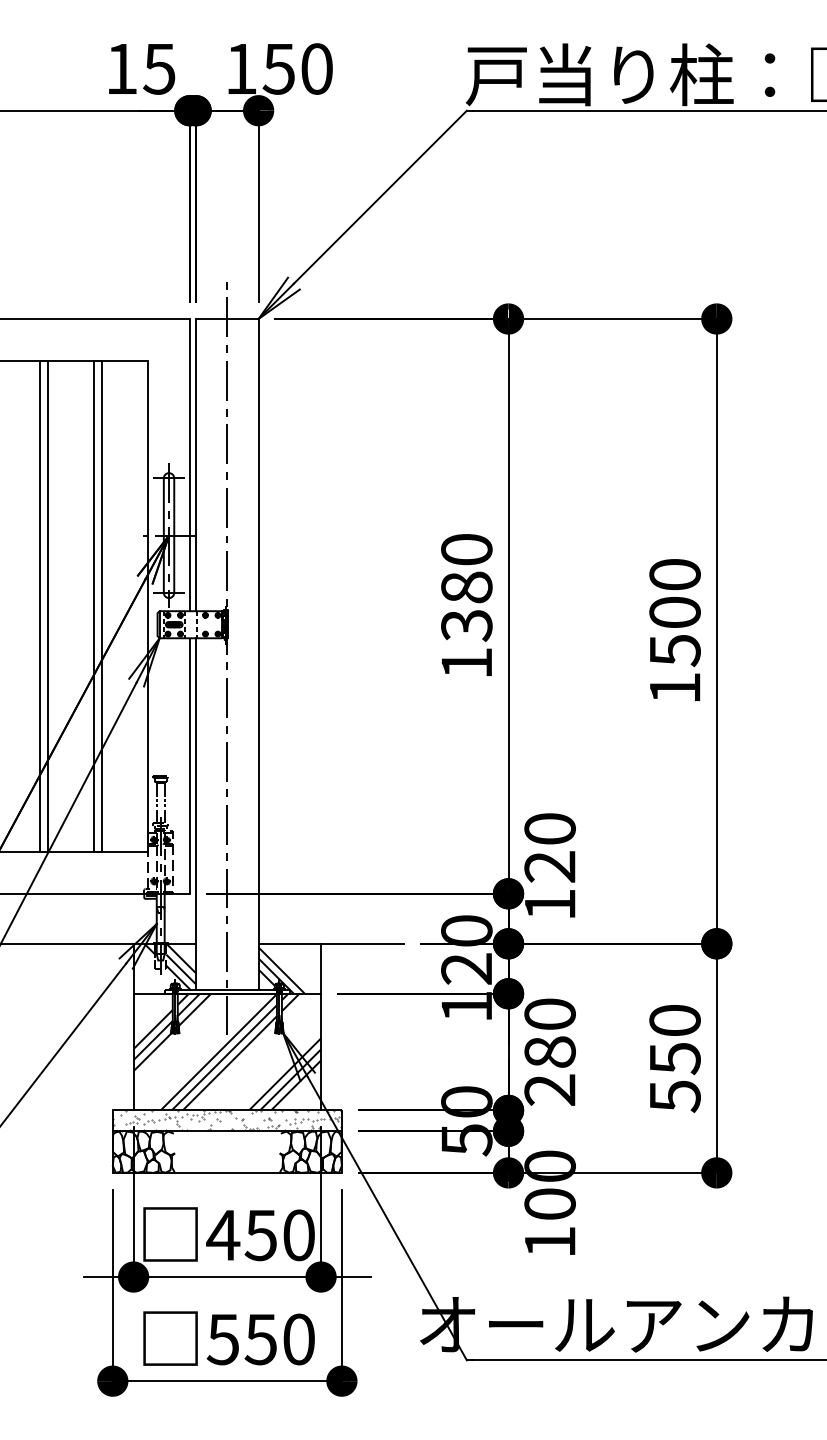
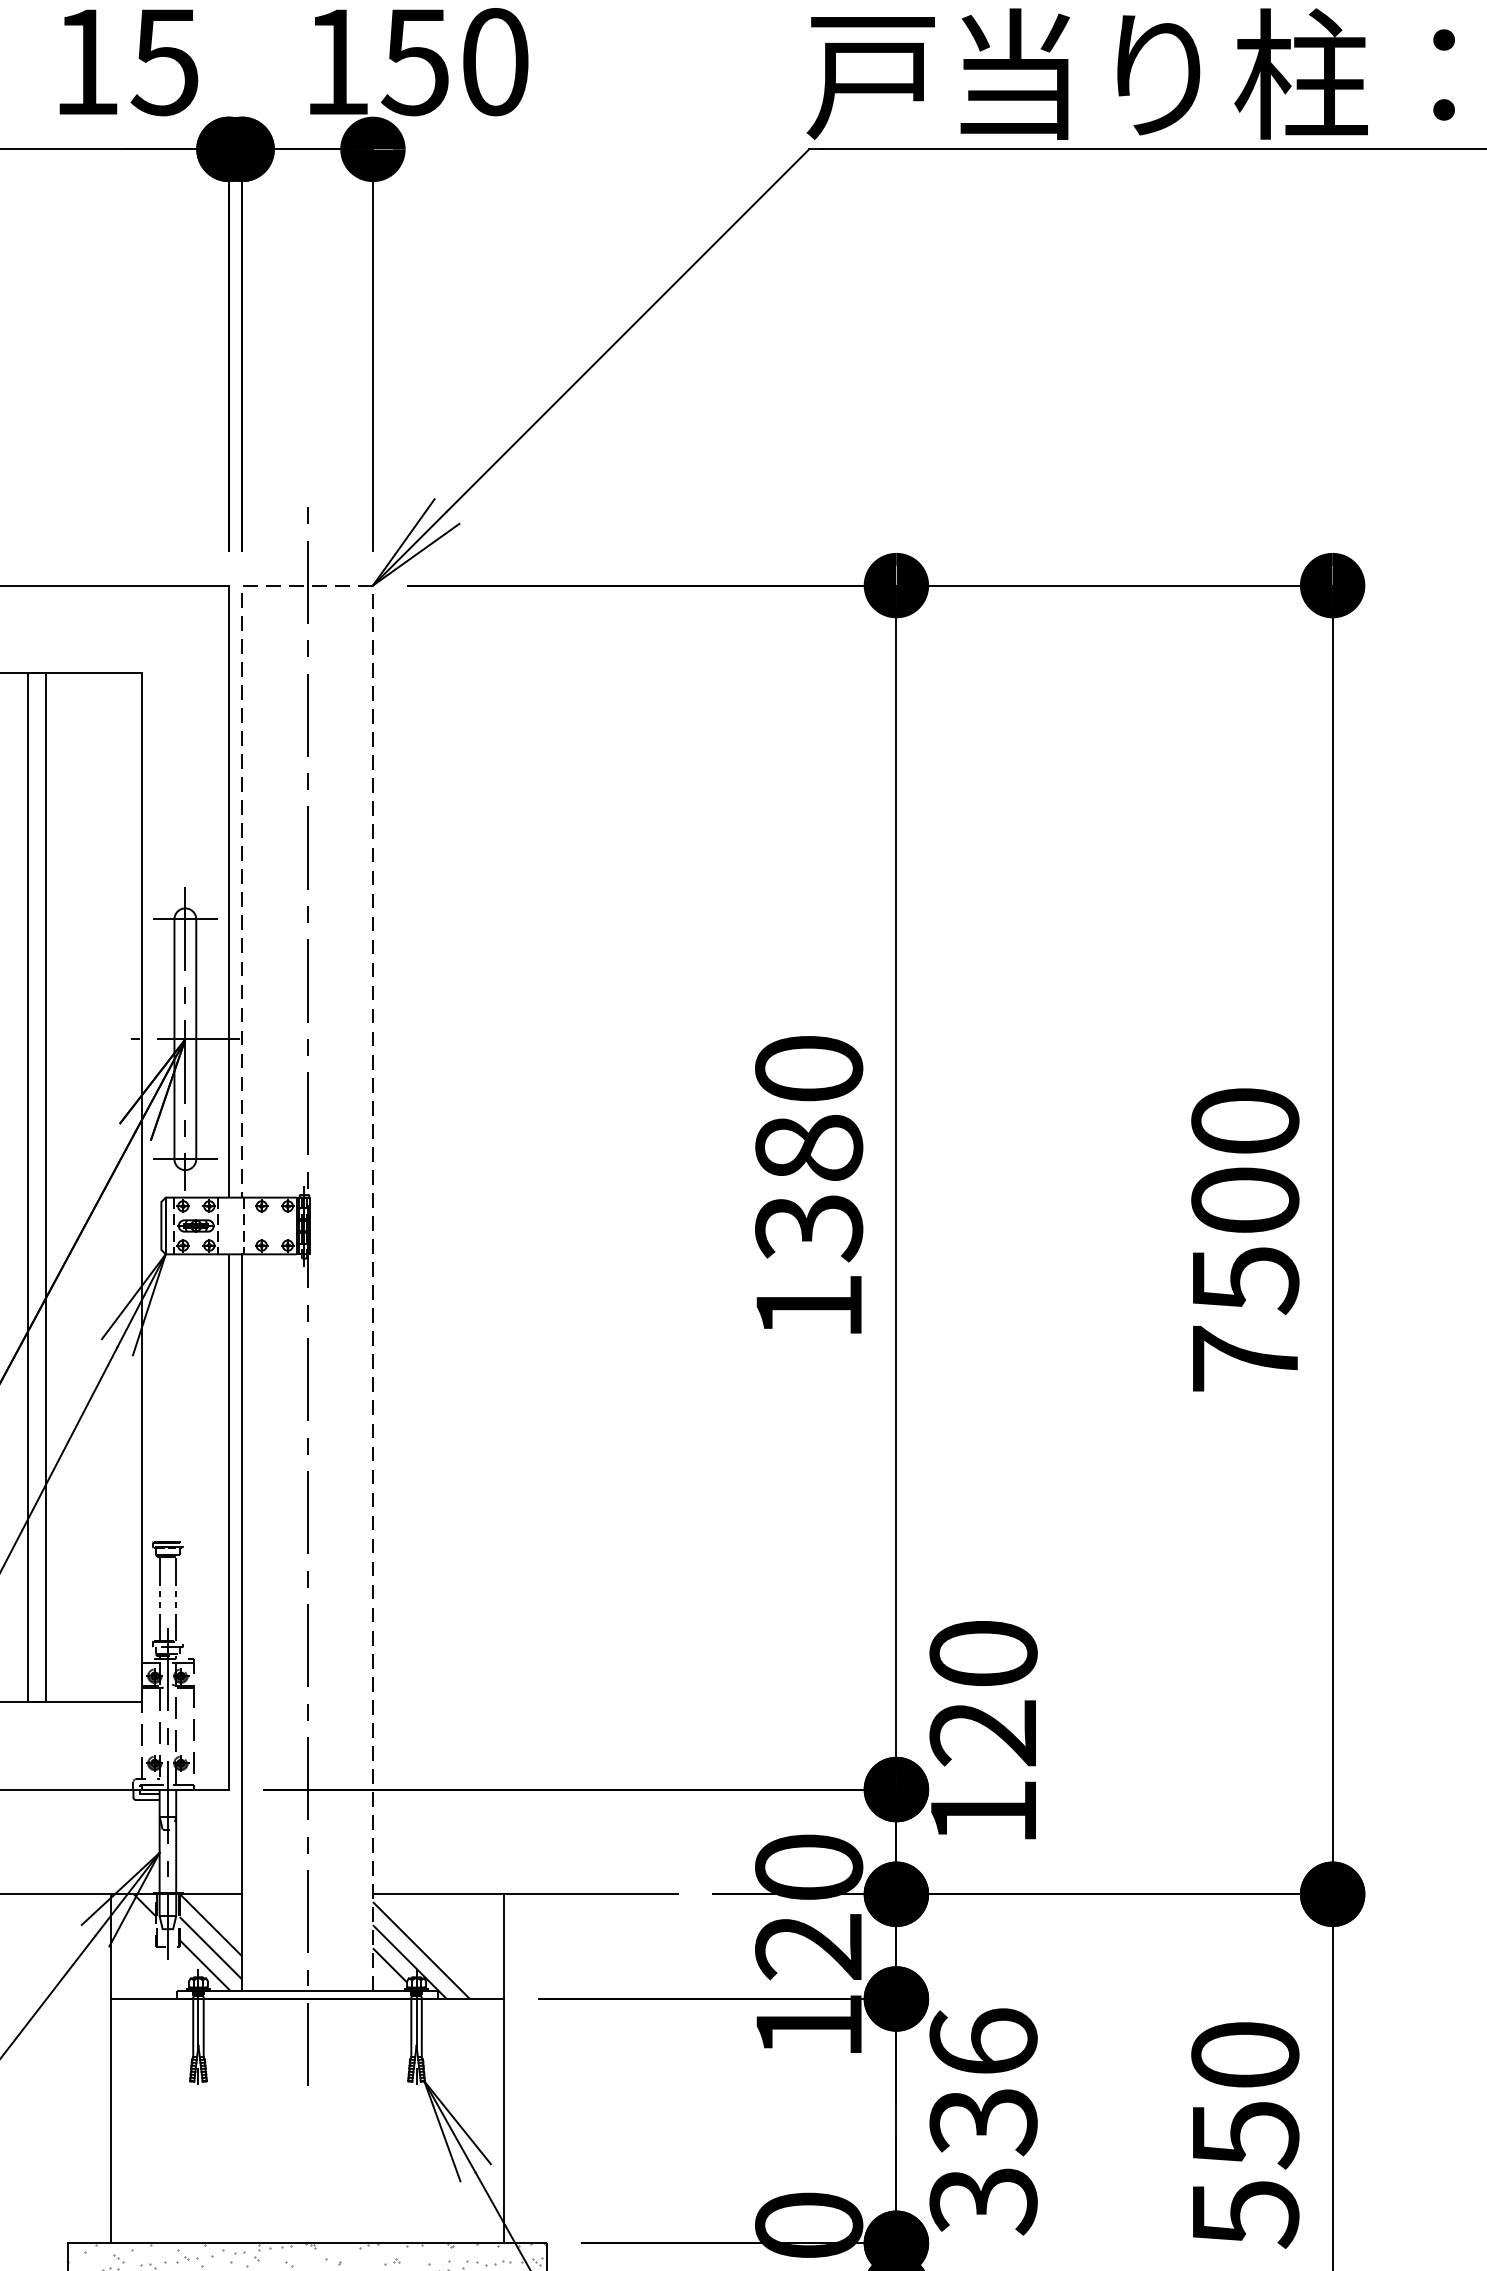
line: (258, 475) -> (372, 913), solid -> dashed
text: (675, 687) -> (1246, 1357), 1500 -> 7500
hatch: (227, 1051) -> (307, 2119), removed
text: (549, 1052) -> (982, 2121), 280 -> 336

